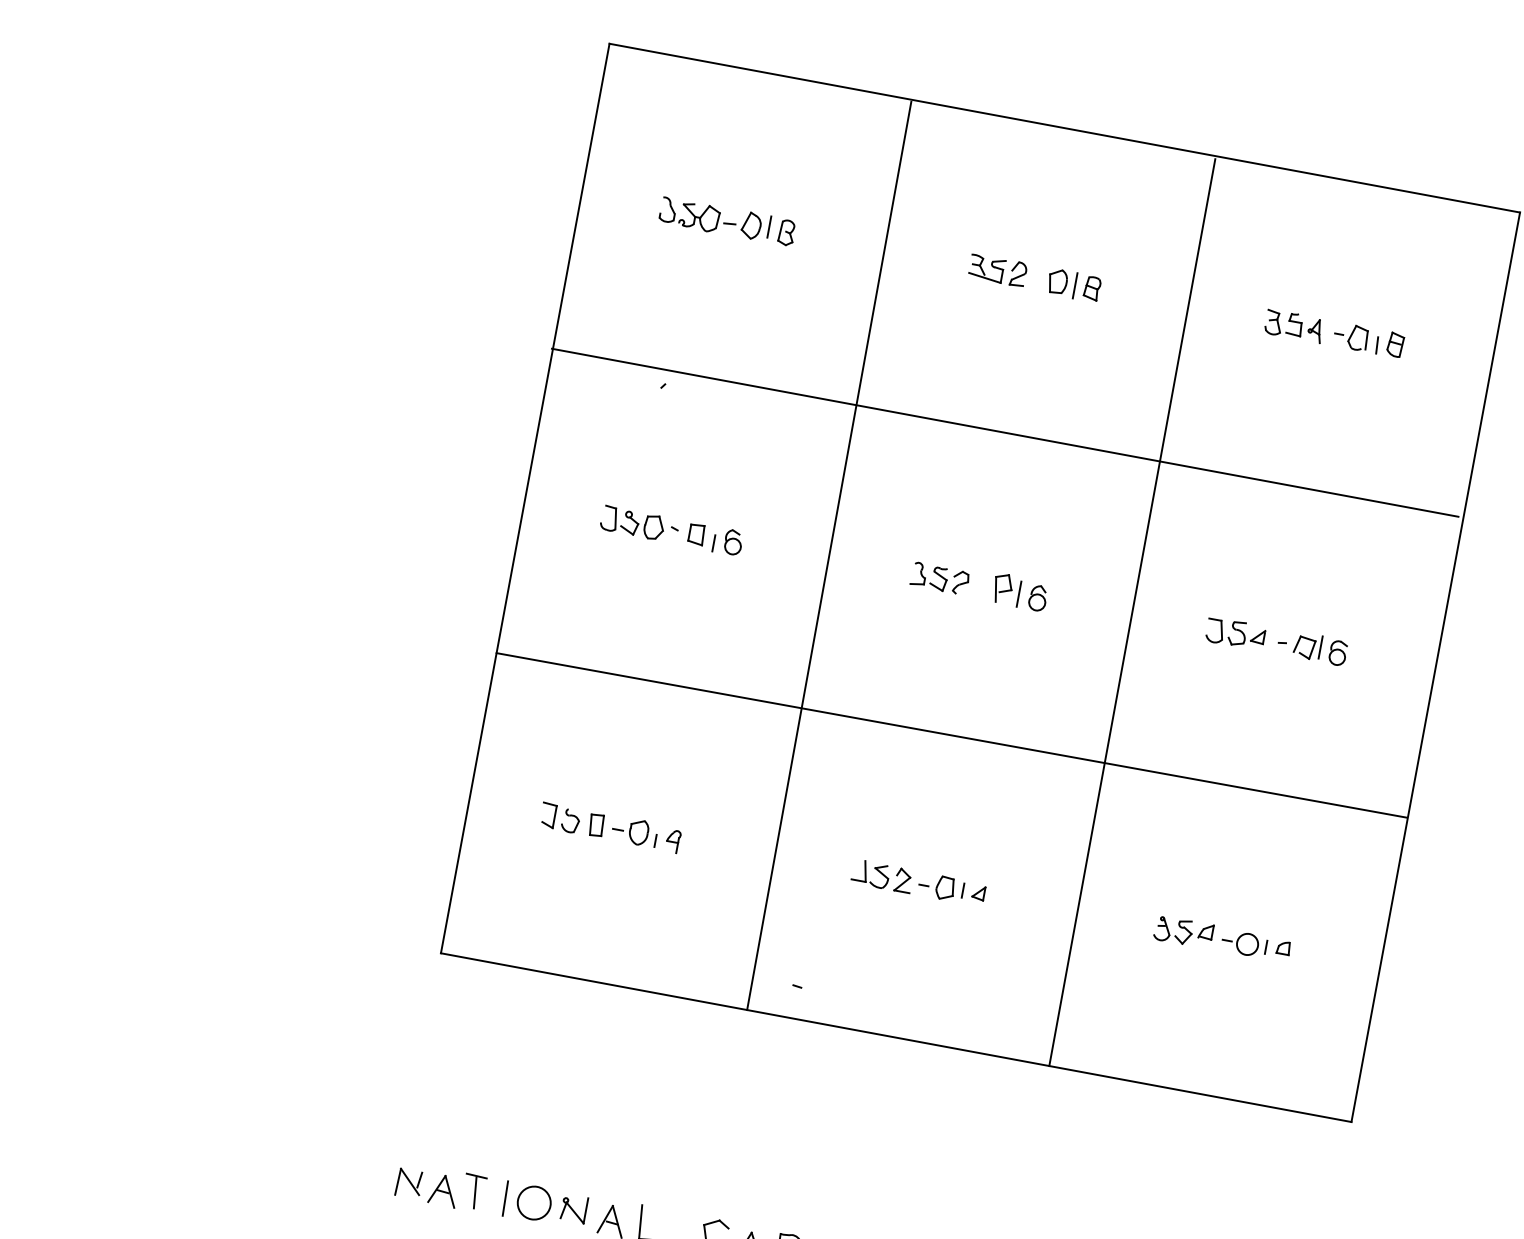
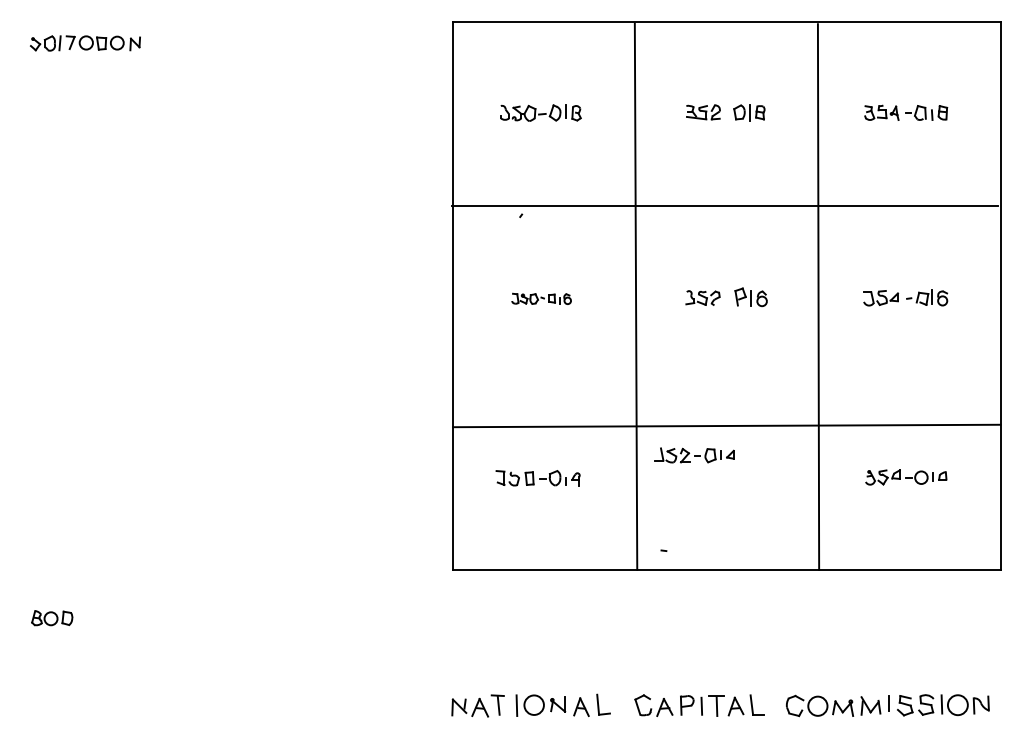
part: (671, 529) -> (541, 298), size x0.7
line: (951, 734) -> (726, 425), moved
part: (918, 883) -> (694, 455), moved

